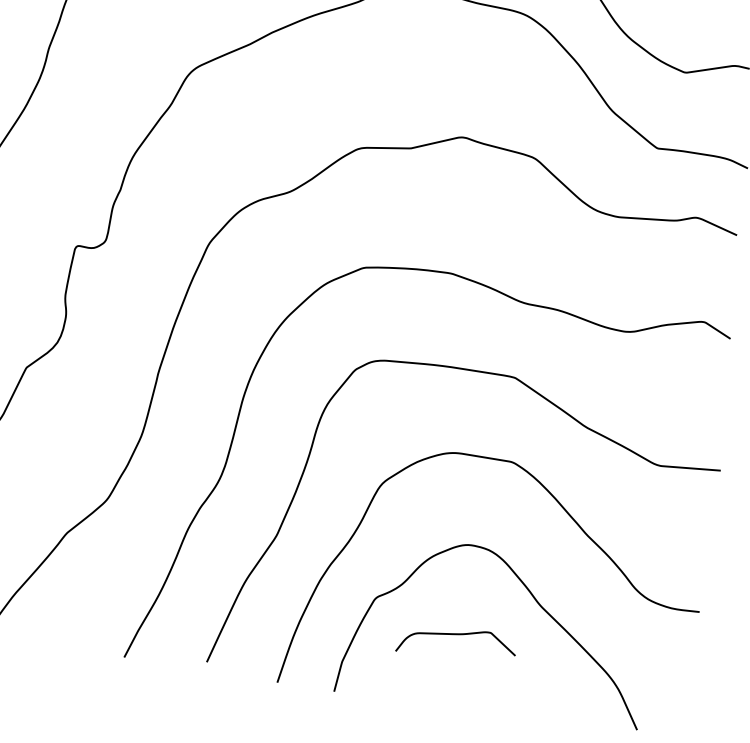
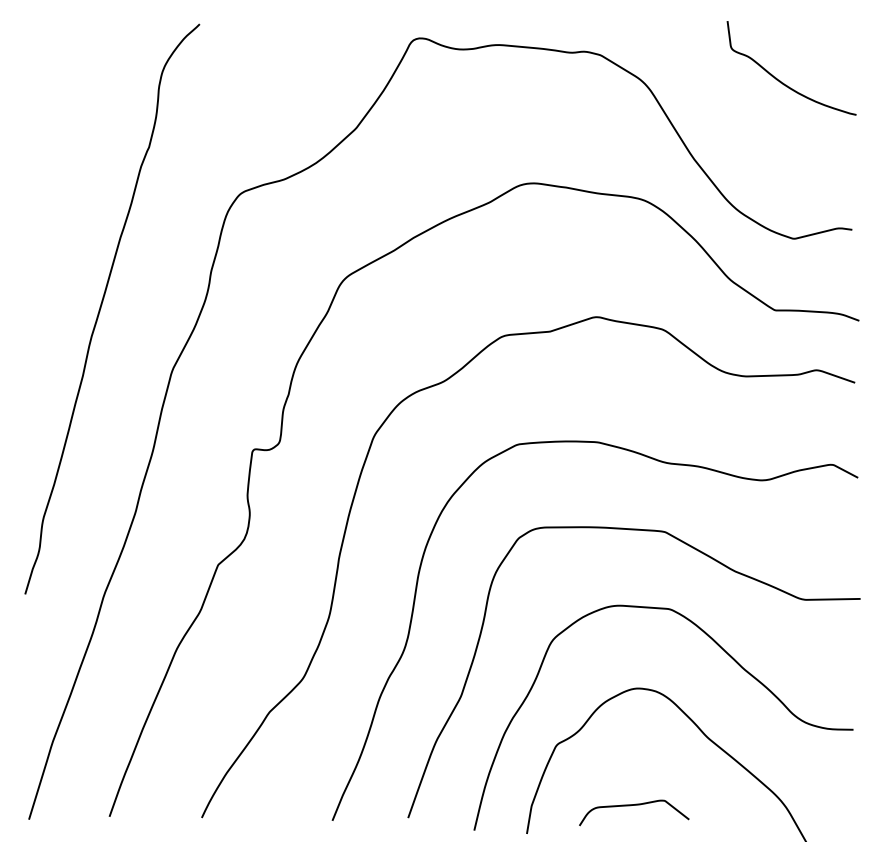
curve: (457, 634) -> (634, 805), moved

